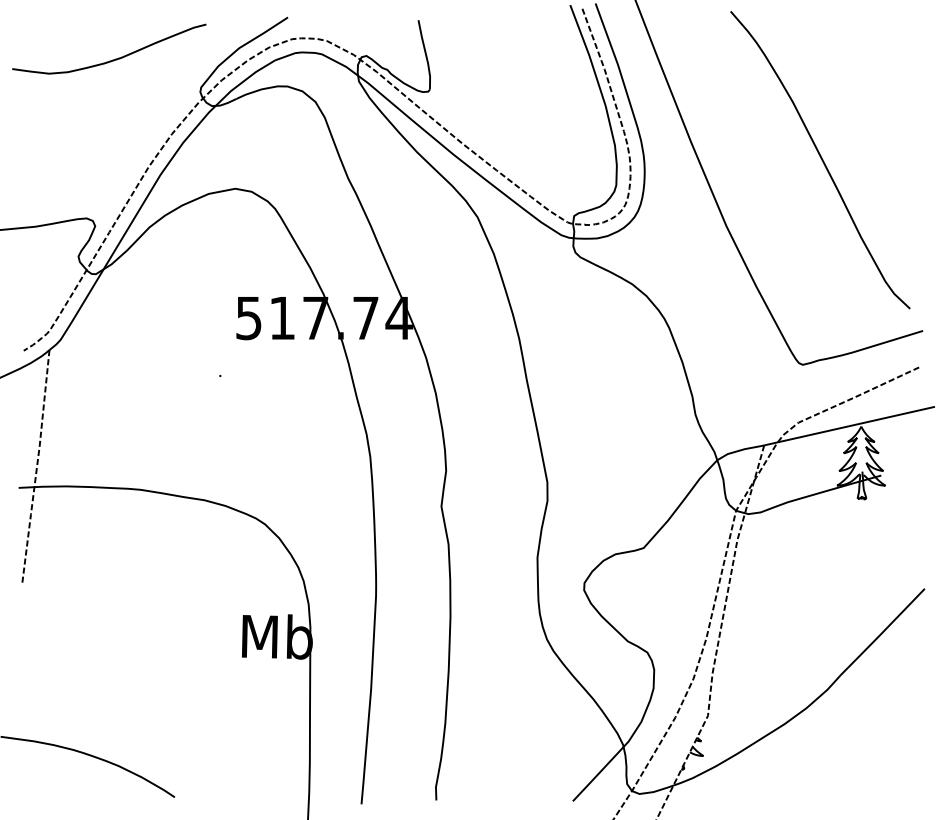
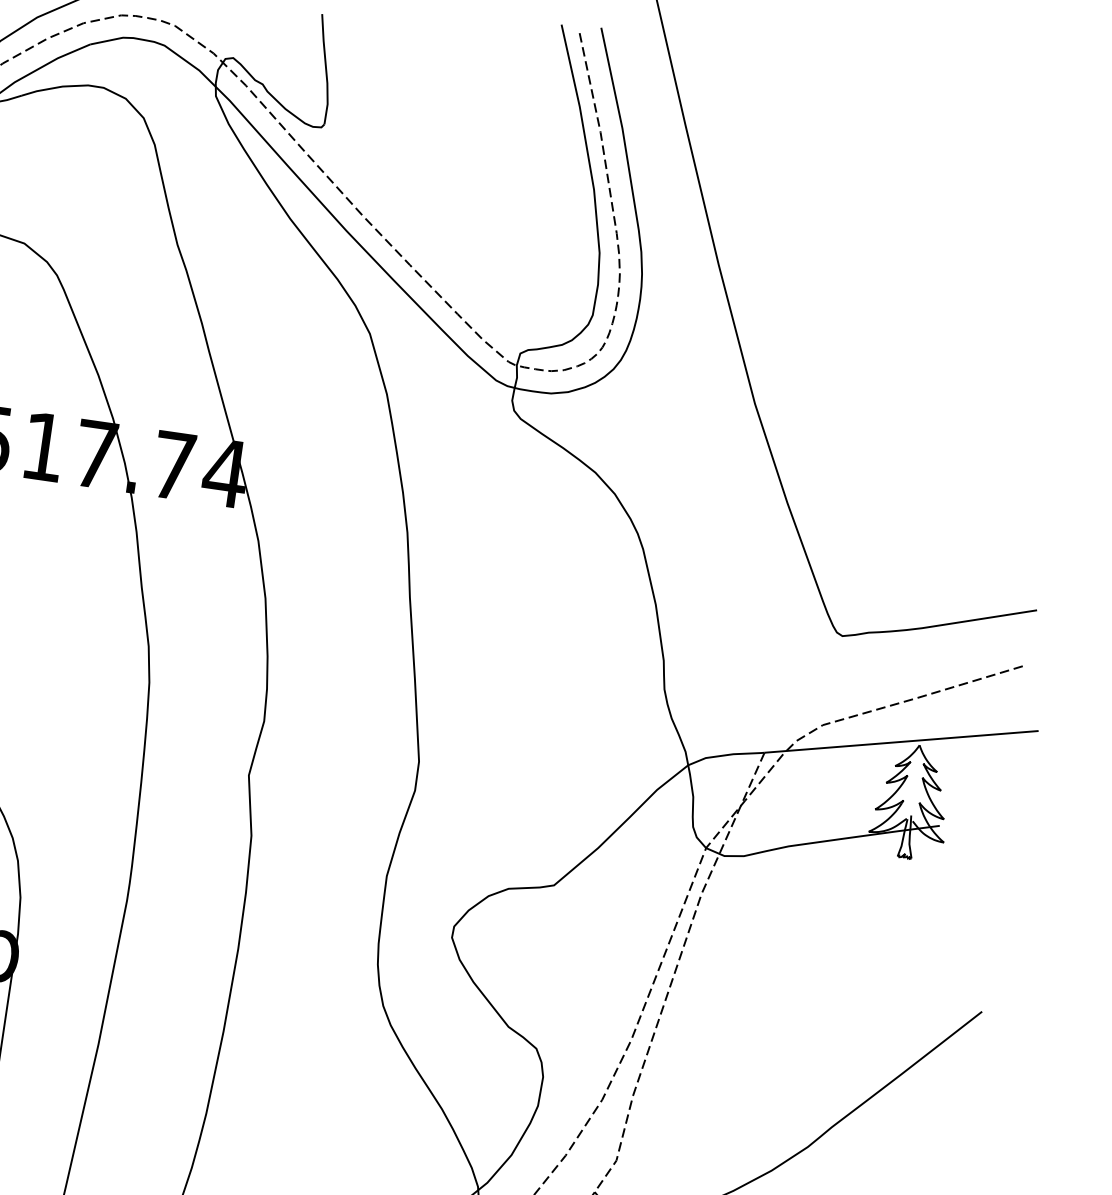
curve: (821, 160) -> (917, 322), removed

